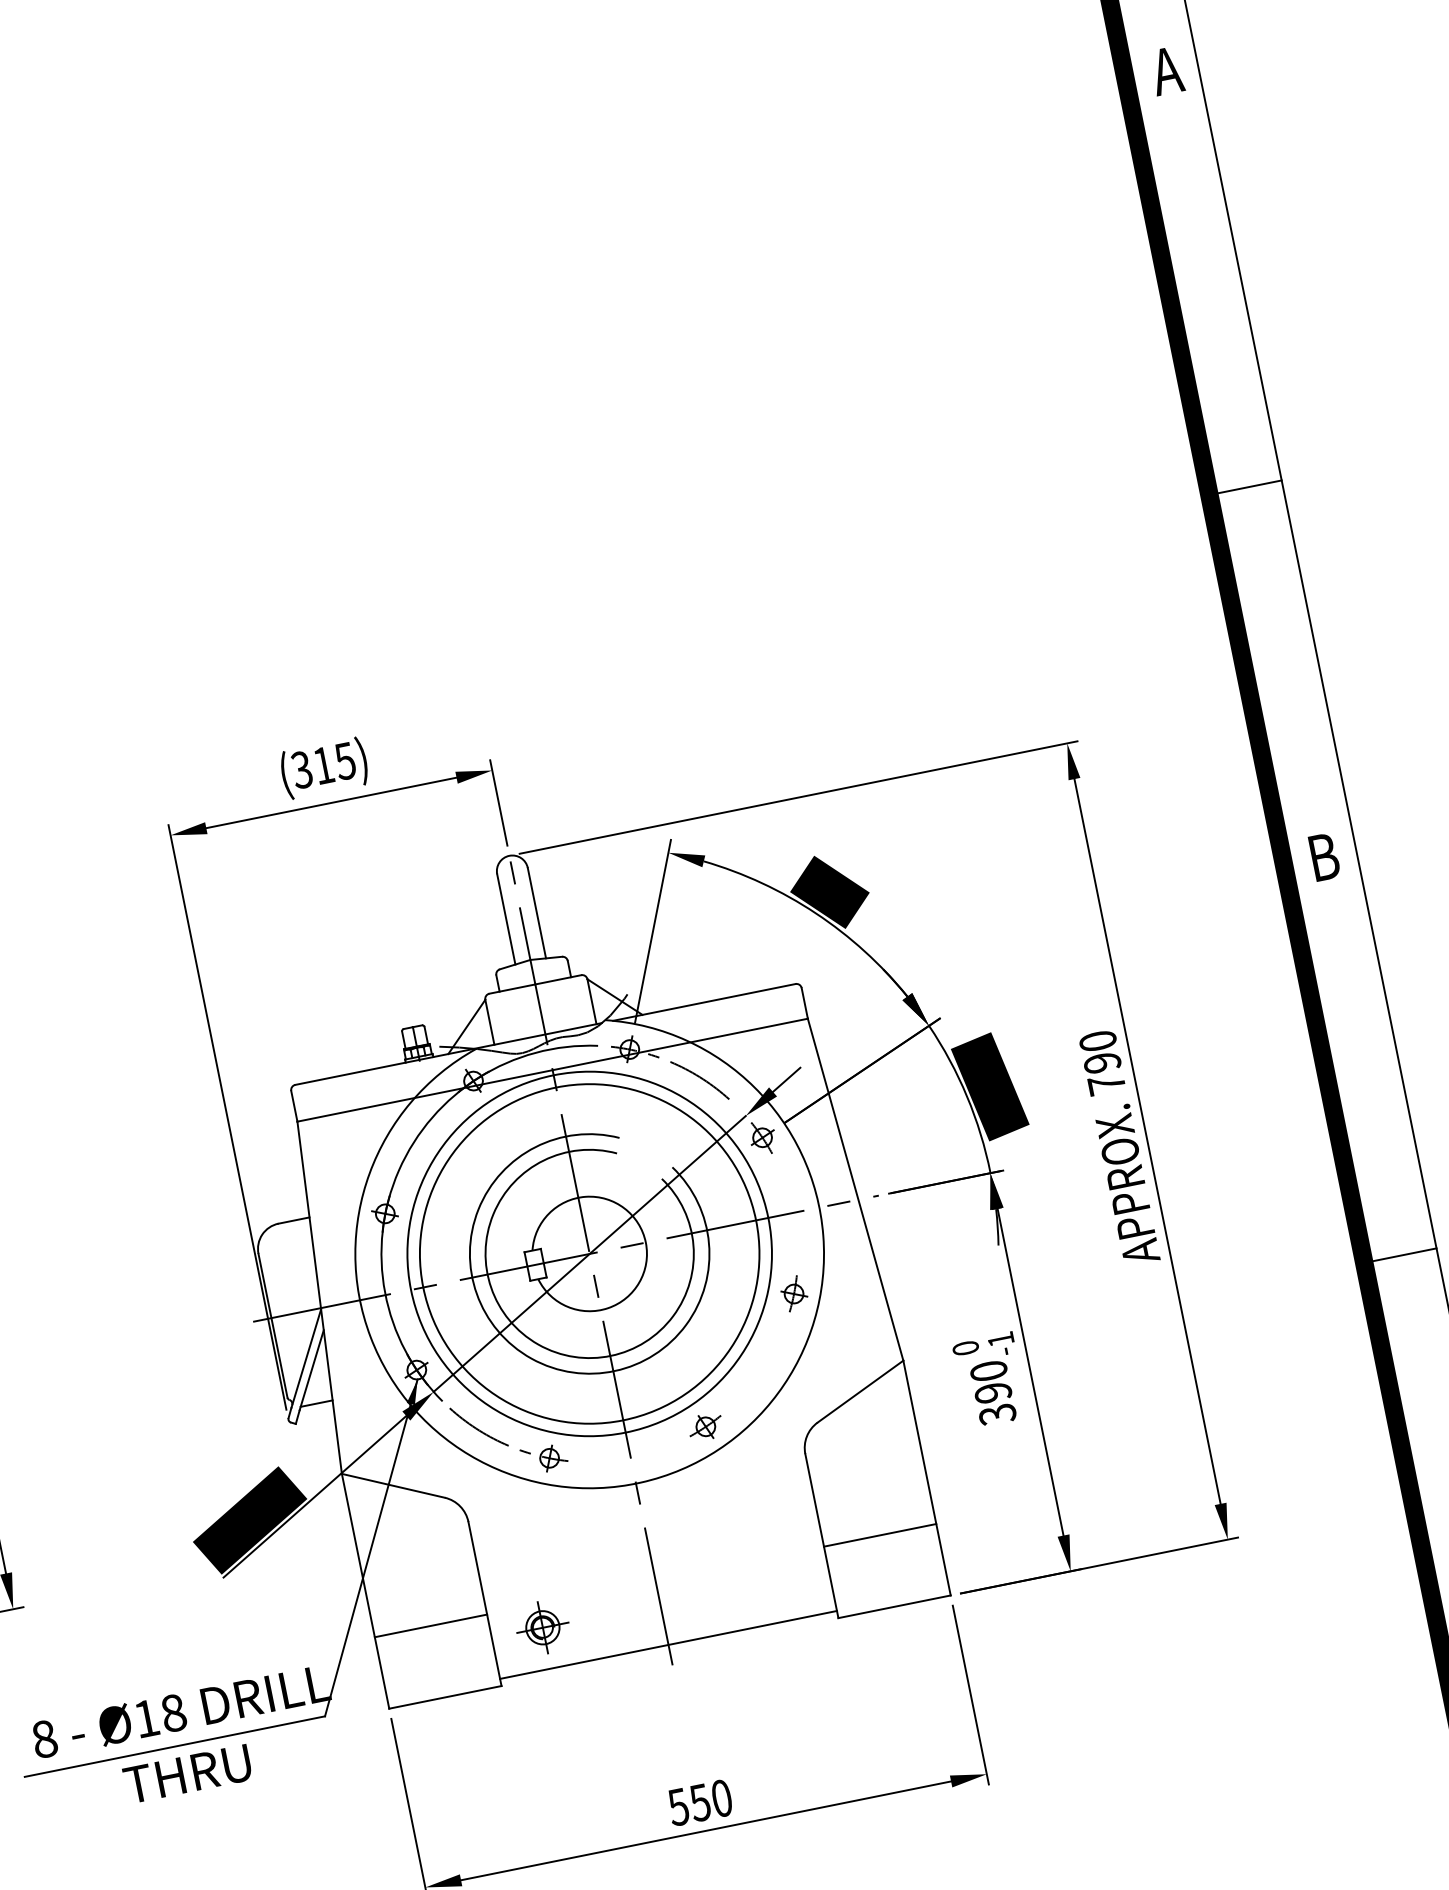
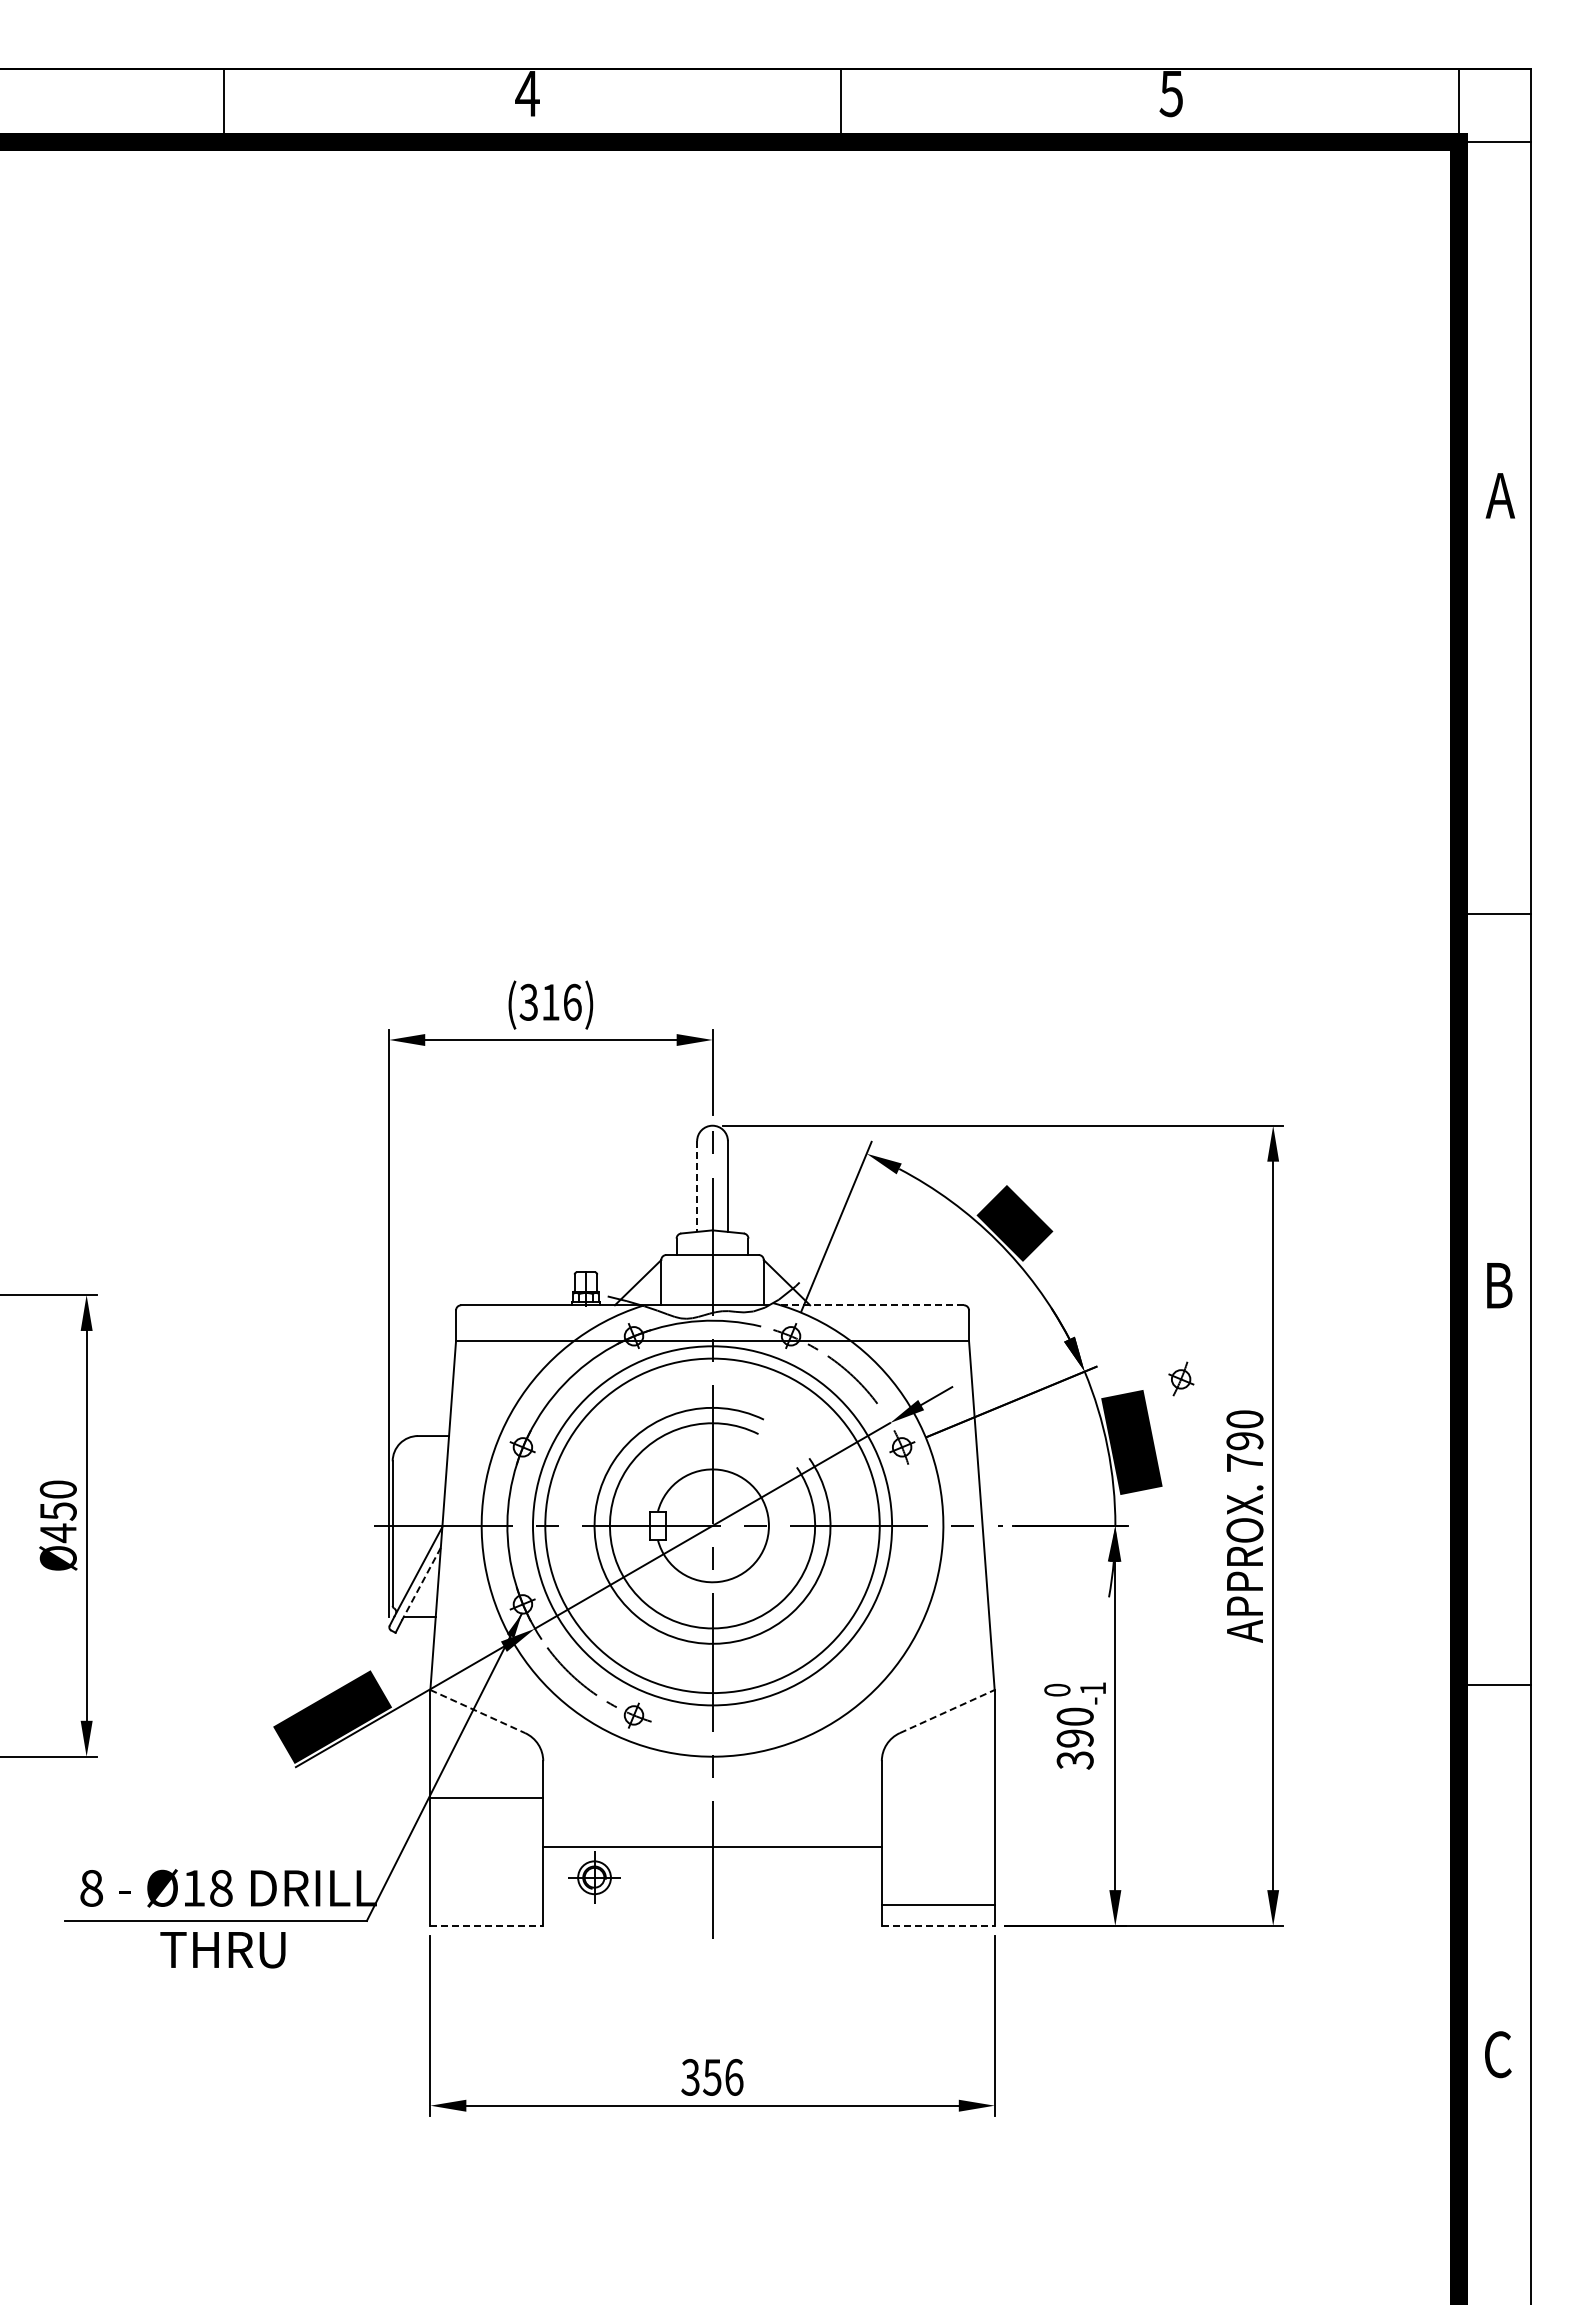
text: (345, 760) -> (572, 1001), (315) -> (316)
line: (506, 920) -> (697, 1187), solid -> dashed
line: (704, 1002) -> (872, 1305), solid -> dashed
part: (794, 1293) -> (1181, 1378), moved
line: (311, 1370) -> (421, 1584), solid -> dashed
line: (860, 1391) -> (947, 1711), solid -> dashed
part: (705, 1426) -> (790, 1715), removed
line: (394, 1485) -> (478, 1711), solid -> dashed
line: (879, 1535) -> (937, 1905), moved
line: (894, 1607) -> (938, 1926), solid -> dashed
line: (430, 1626) -> (486, 1798), moved
line: (668, 1644) -> (712, 1846), moved
line: (446, 1697) -> (487, 1926), solid -> dashed
text: (700, 1801) -> (712, 2076), 550 -> 356

